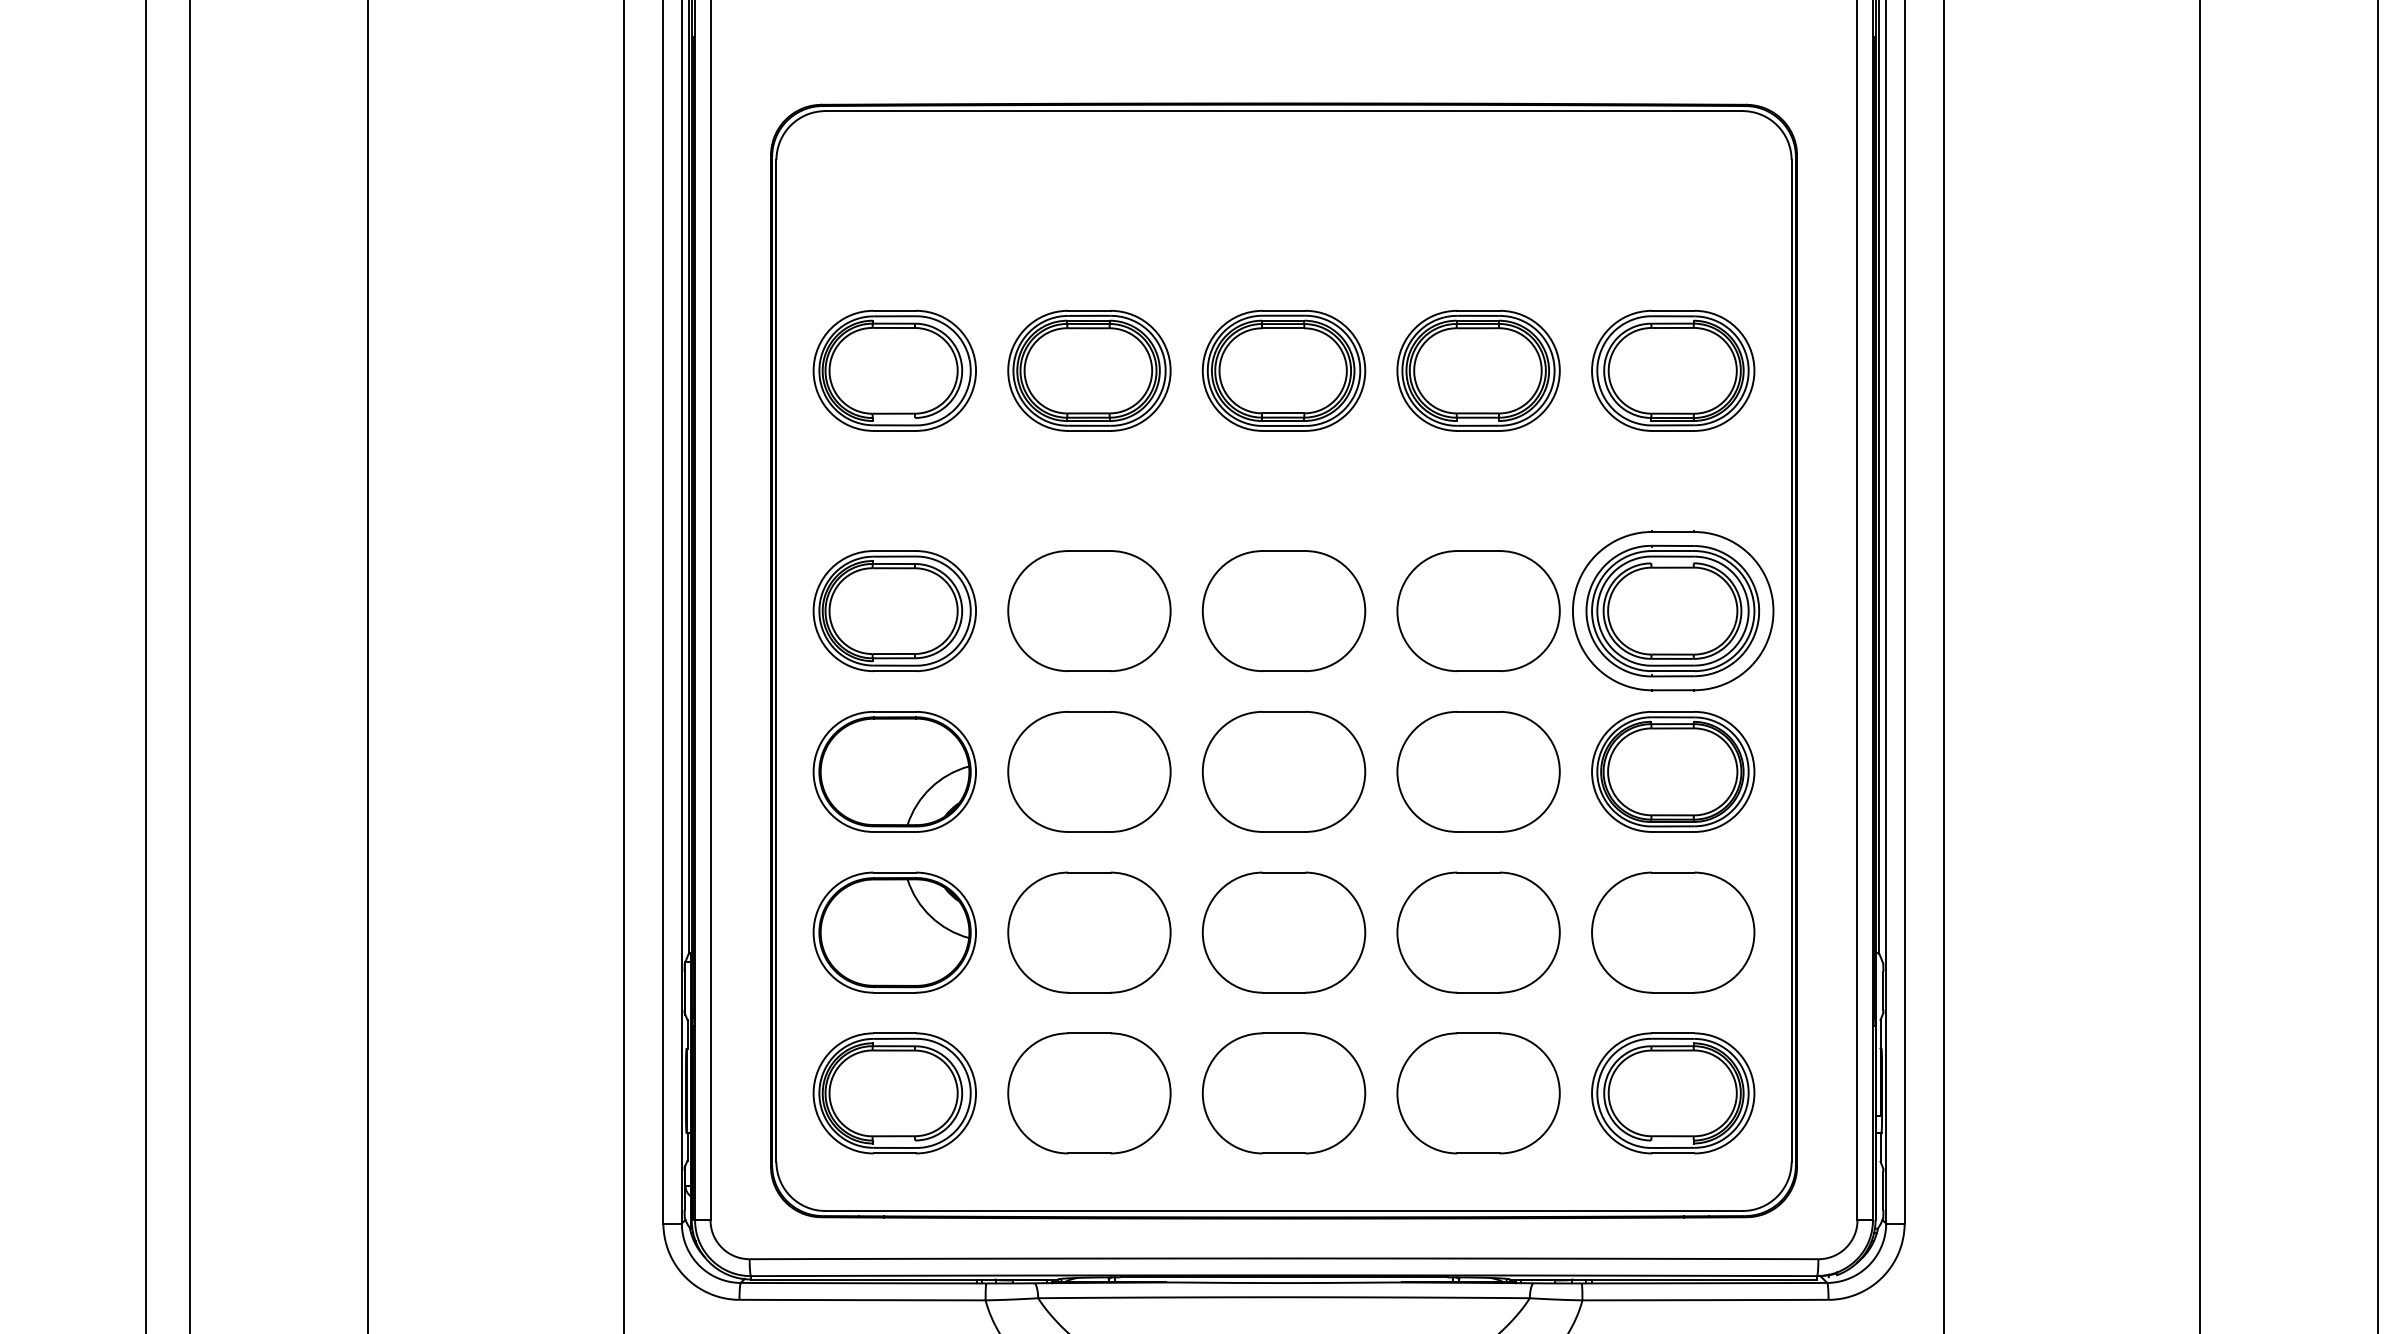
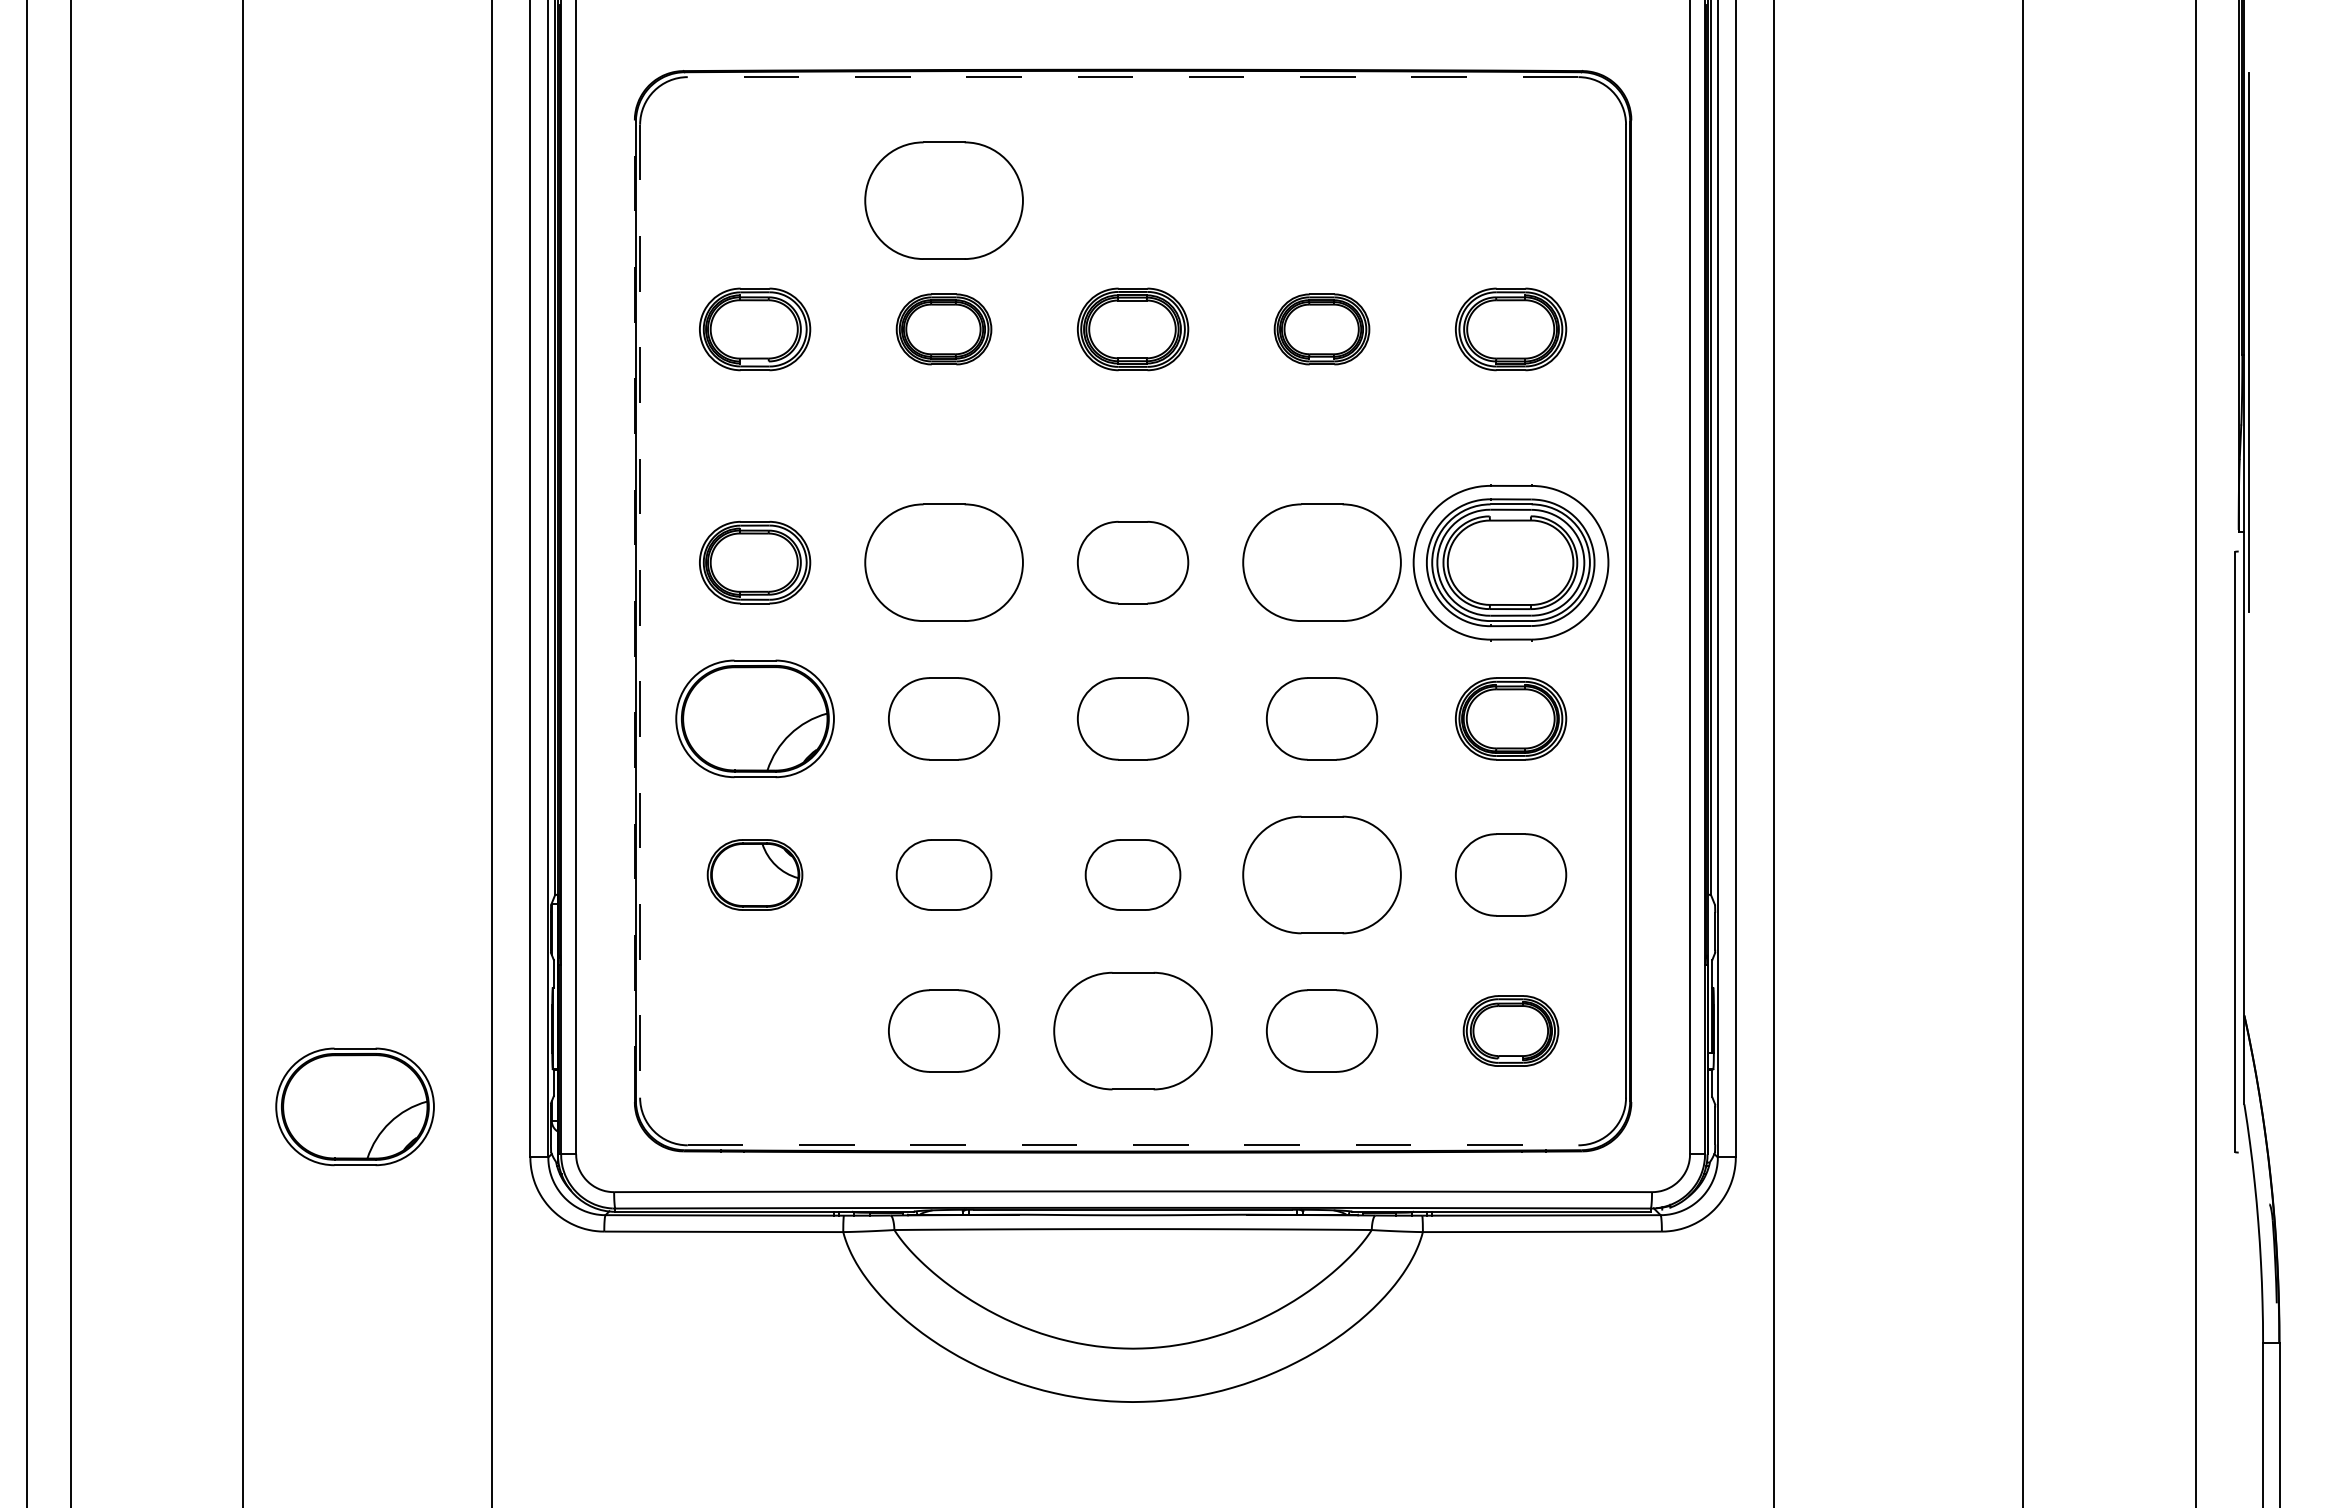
line: (1283, 111) -> (1132, 77), solid -> dashed
part: (1088, 238) -> (943, 200), added
part: (894, 370) -> (754, 329), size x0.7
part: (1088, 370) -> (943, 329), size x0.6
part: (1283, 370) -> (1132, 329), size x0.7
part: (1478, 370) -> (1321, 329), size x0.6
part: (1672, 370) -> (1510, 329), size x0.7
part: (894, 610) -> (754, 562), size x0.7
part: (1283, 610) -> (1132, 562), size x0.7
line: (770, 661) -> (634, 611), solid -> dashed
line: (776, 661) -> (640, 611), solid -> dashed
part: (1088, 771) -> (943, 718), size x0.7
part: (1283, 771) -> (1132, 718), size x0.7
part: (1478, 771) -> (1321, 718), size x0.7
part: (1672, 771) -> (1510, 718), size x0.7
part: (894, 932) -> (754, 874), size x0.6
part: (1088, 932) -> (943, 874), size x0.6
part: (1283, 932) -> (1132, 874), size x0.6
part: (1672, 932) -> (1510, 874), size x0.7
part: (894, 1092) -> (754, 1030), removed
part: (1088, 1092) -> (943, 1030), size x0.7
part: (1478, 1092) -> (1321, 1030), size x0.7
part: (1672, 1092) -> (1510, 1030), size x0.6
part: (482, 1171) -> (354, 1106), added
line: (1284, 1211) -> (1133, 1145), solid -> dashed

